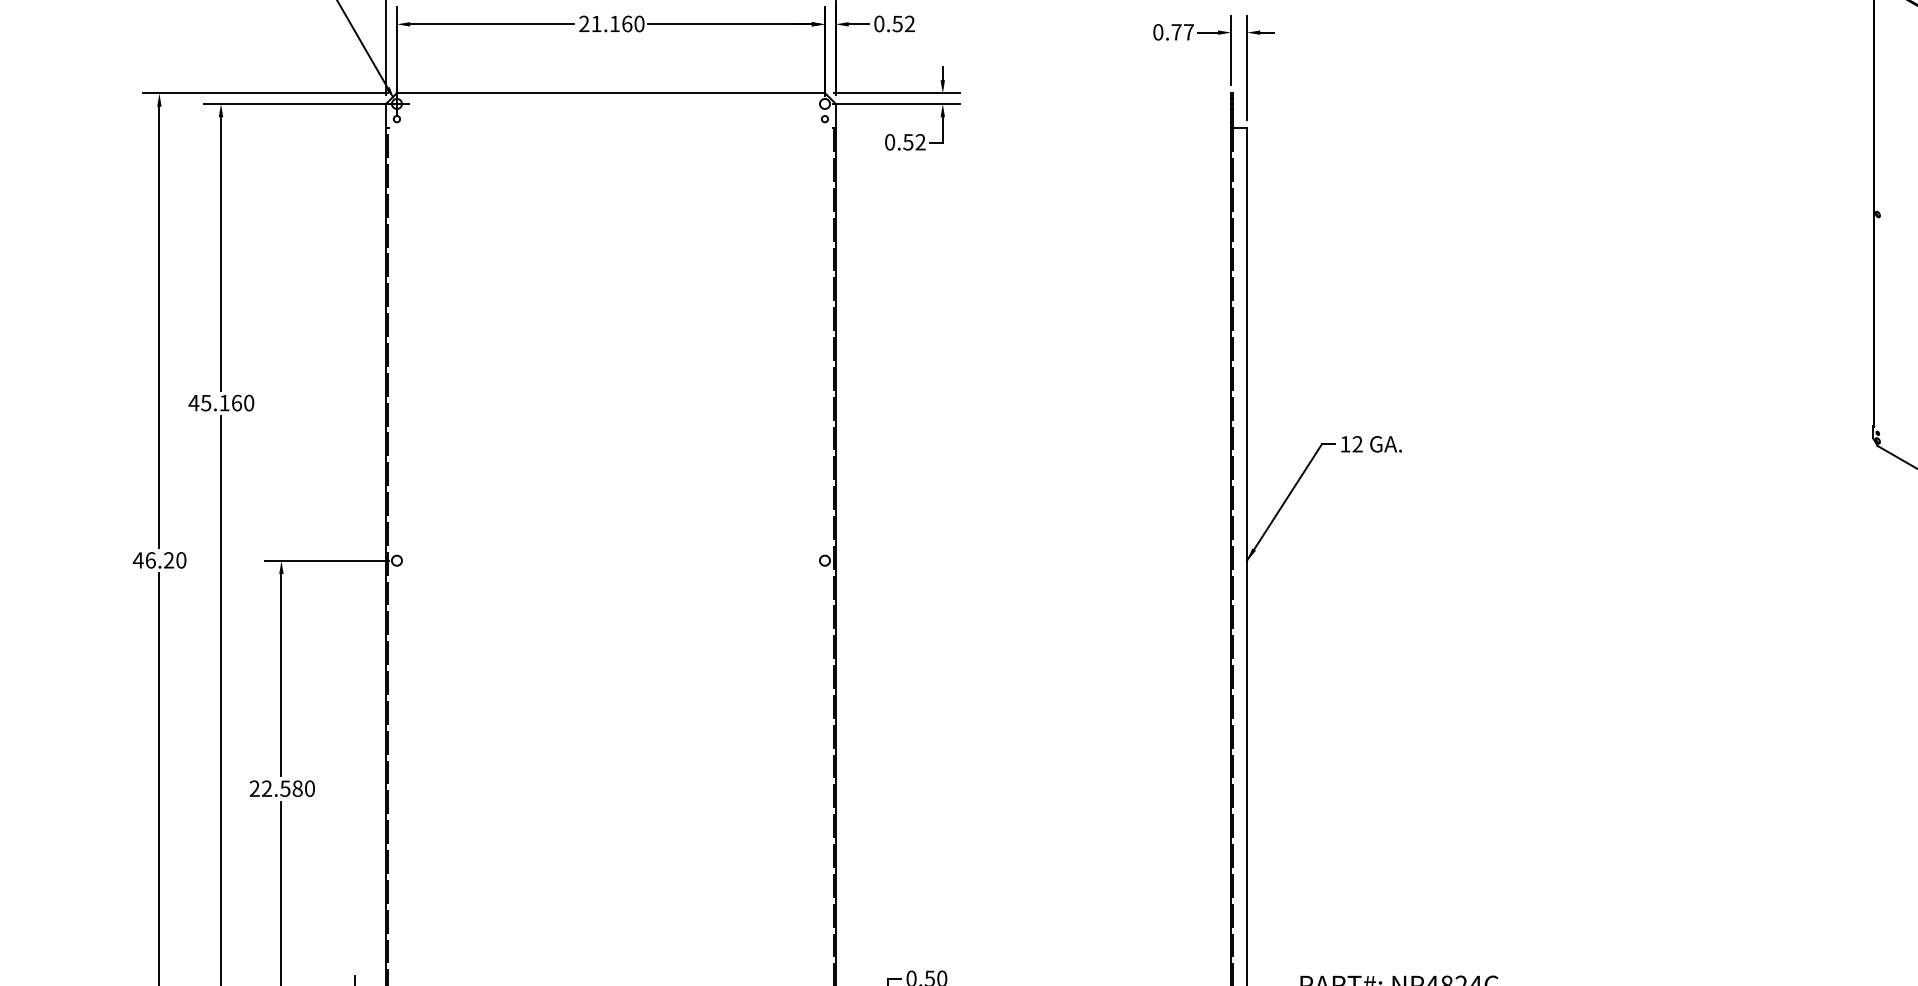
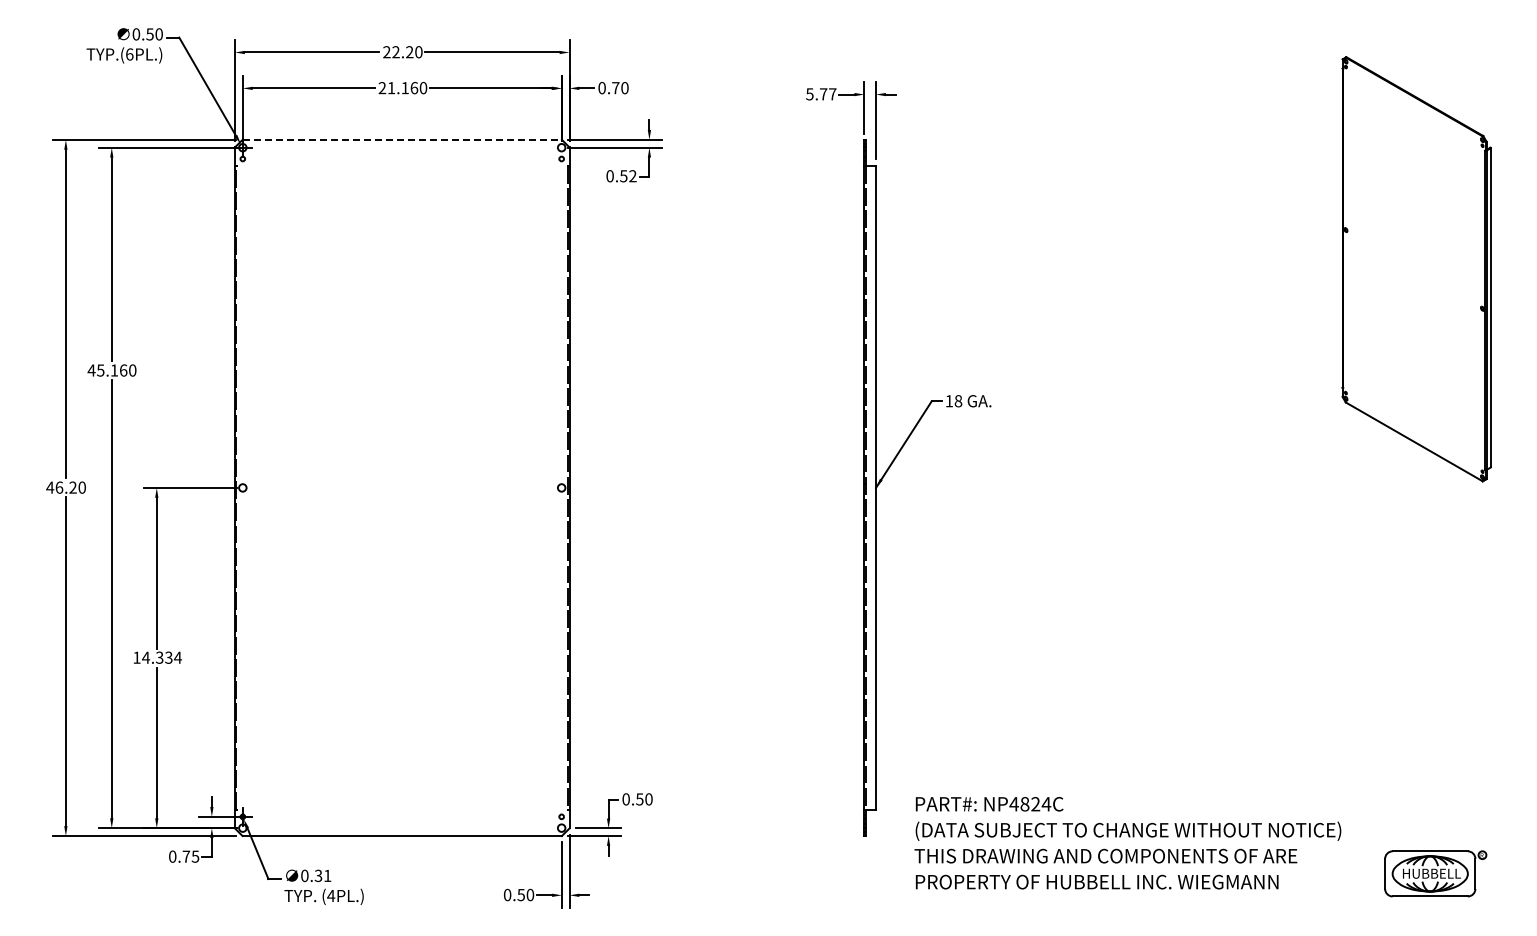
text: (903, 24) -> (620, 88), 0.52 -> 0.70
text: (1157, 32) -> (809, 94), 0.77 -> 5.77
line: (611, 92) -> (402, 139), solid -> dashed
text: (1357, 444) -> (958, 401), 12 -> 18
text: (282, 788) -> (157, 657), 22.580 -> 14.334

